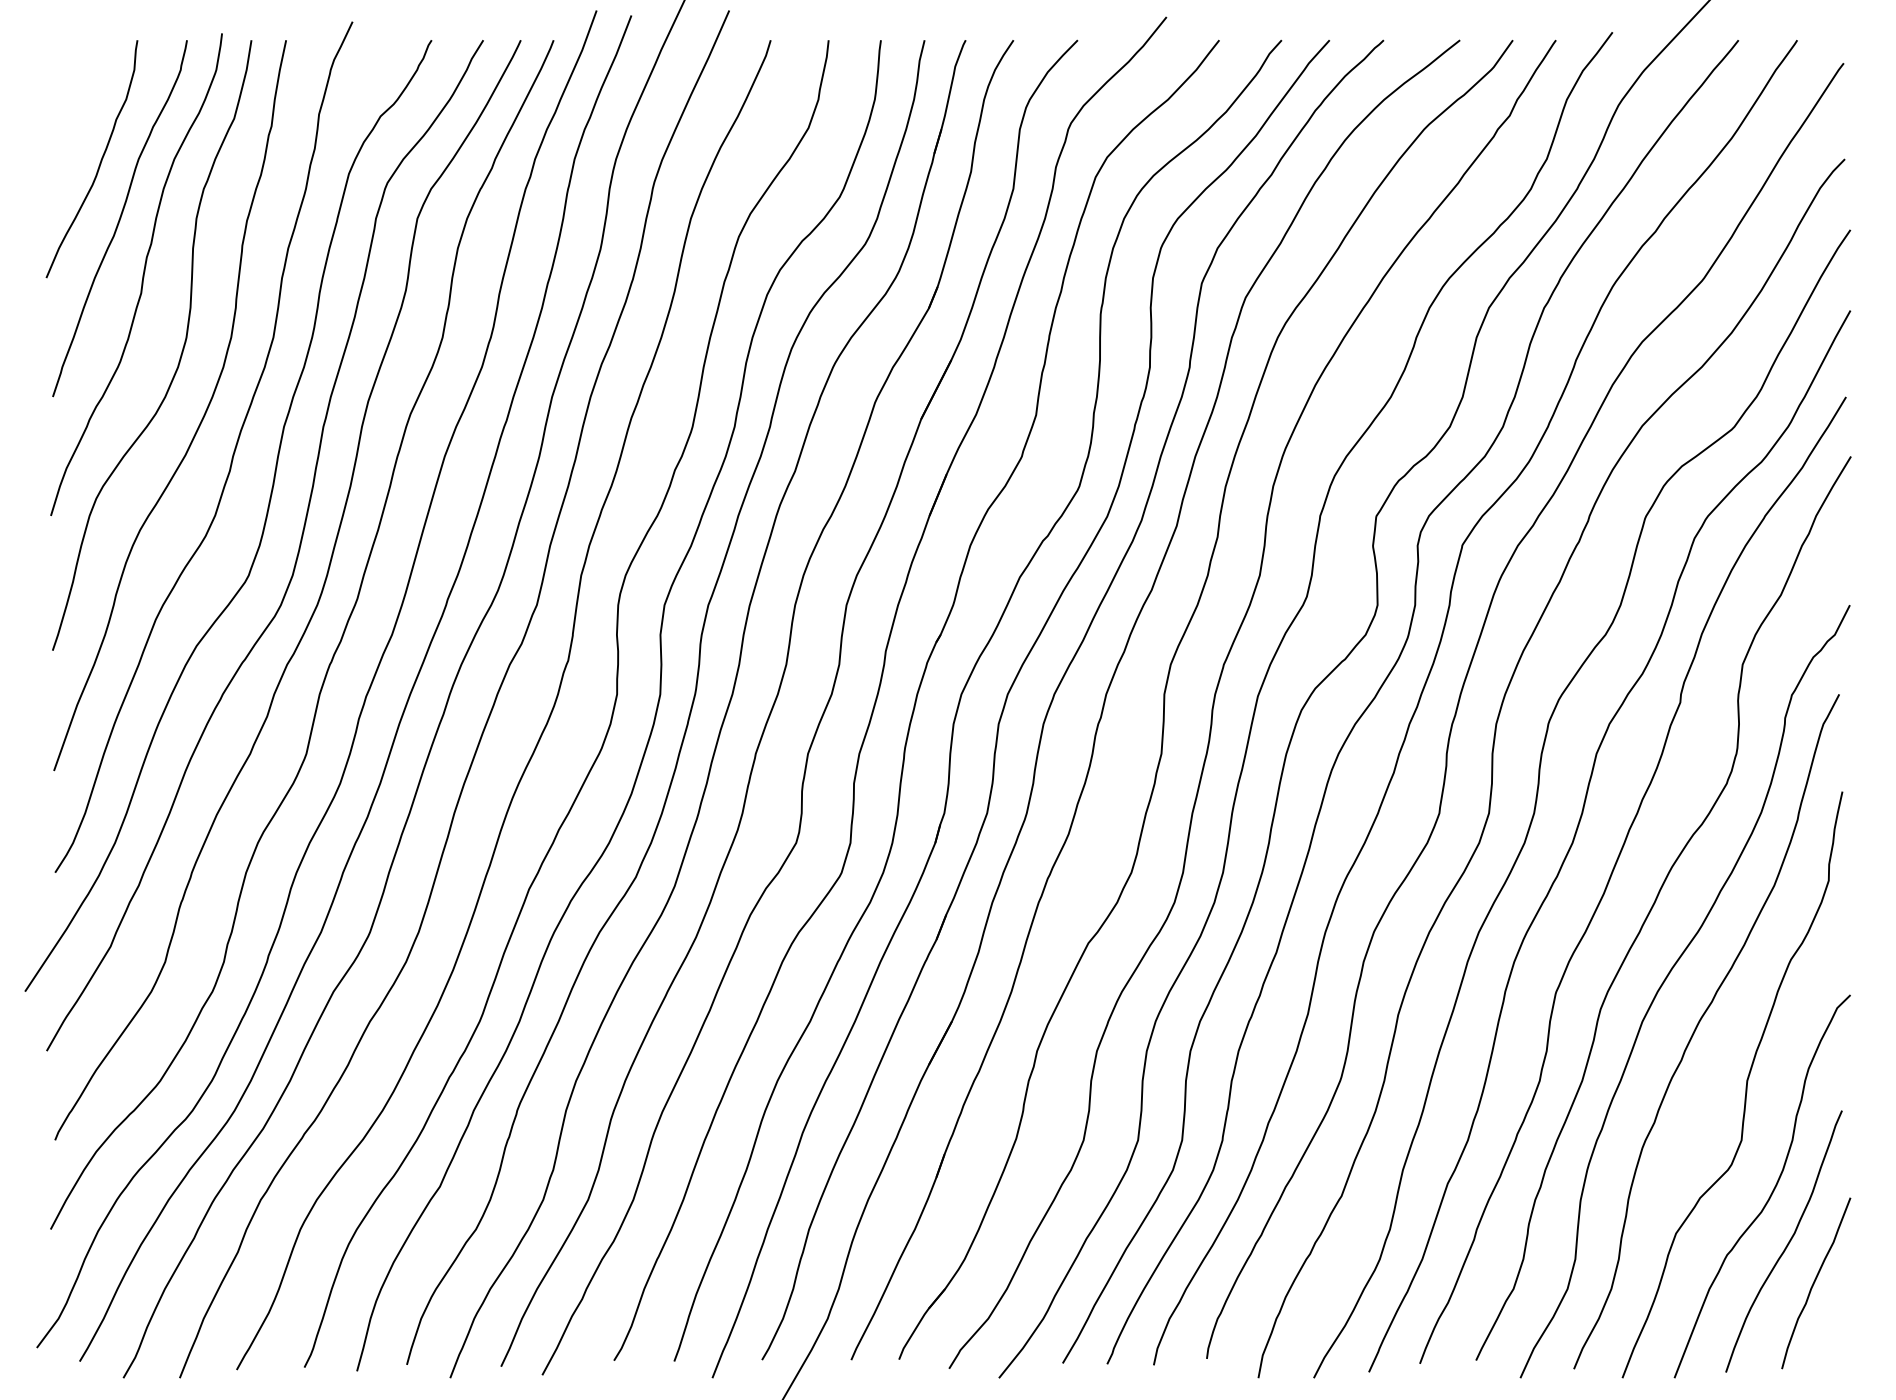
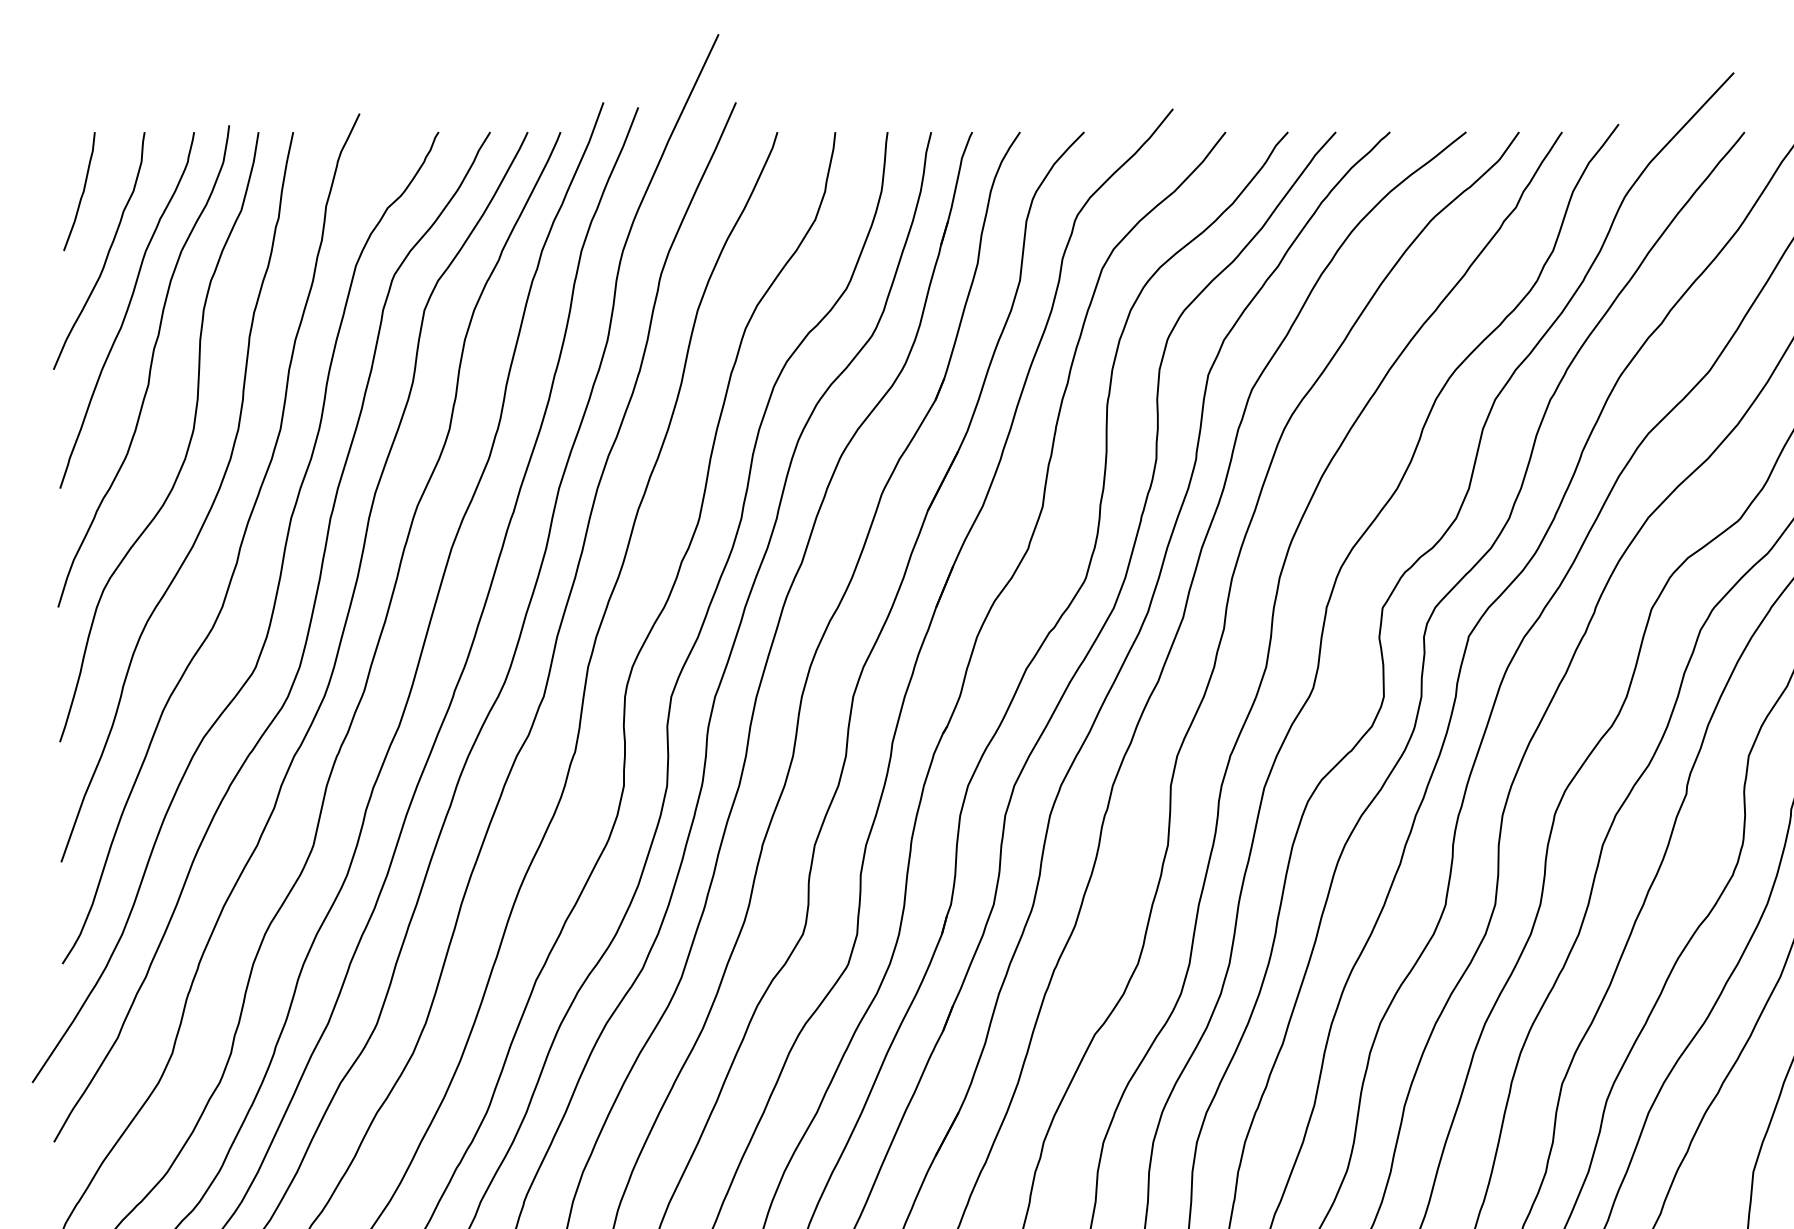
curve: (74, 101) -> (81, 193), added

